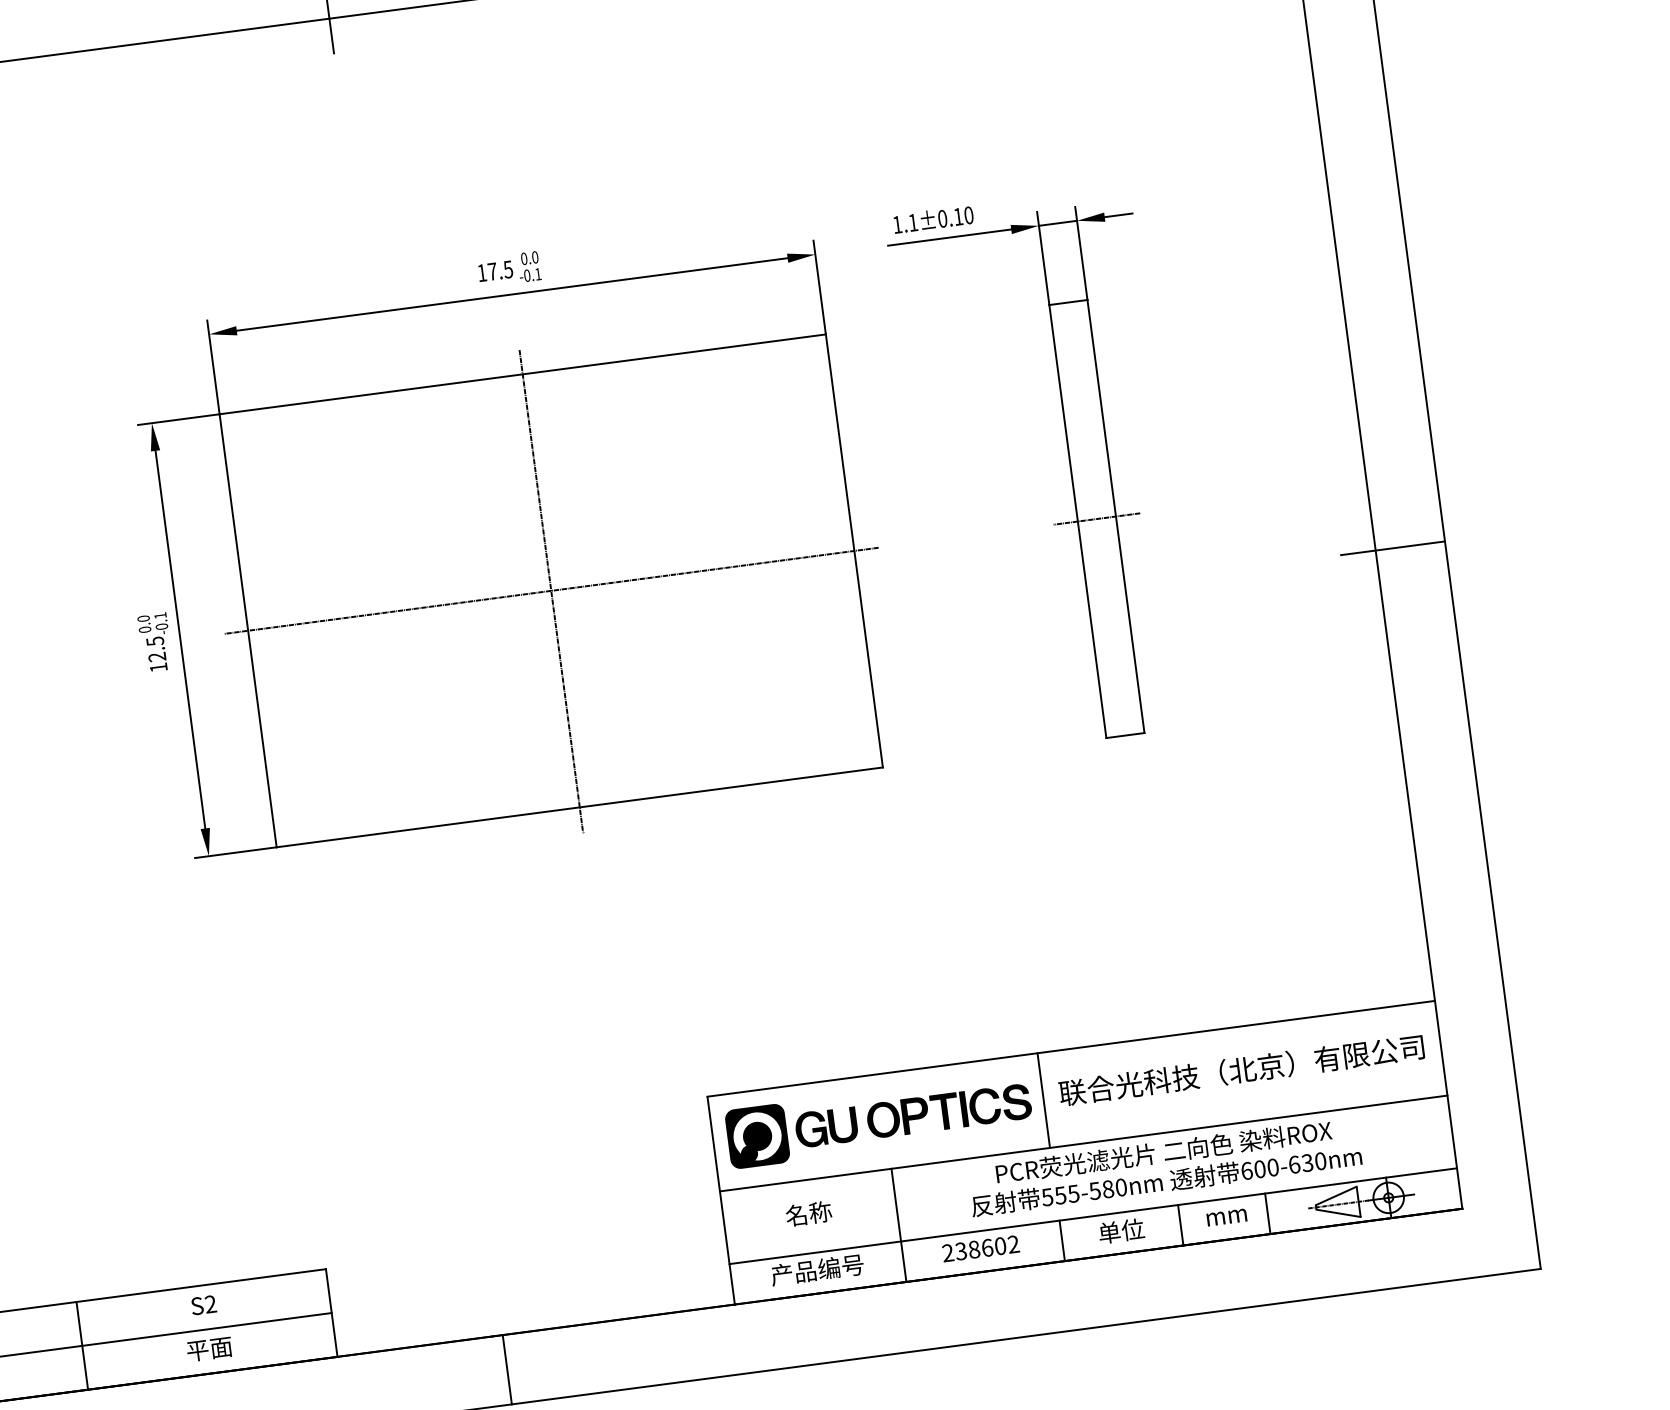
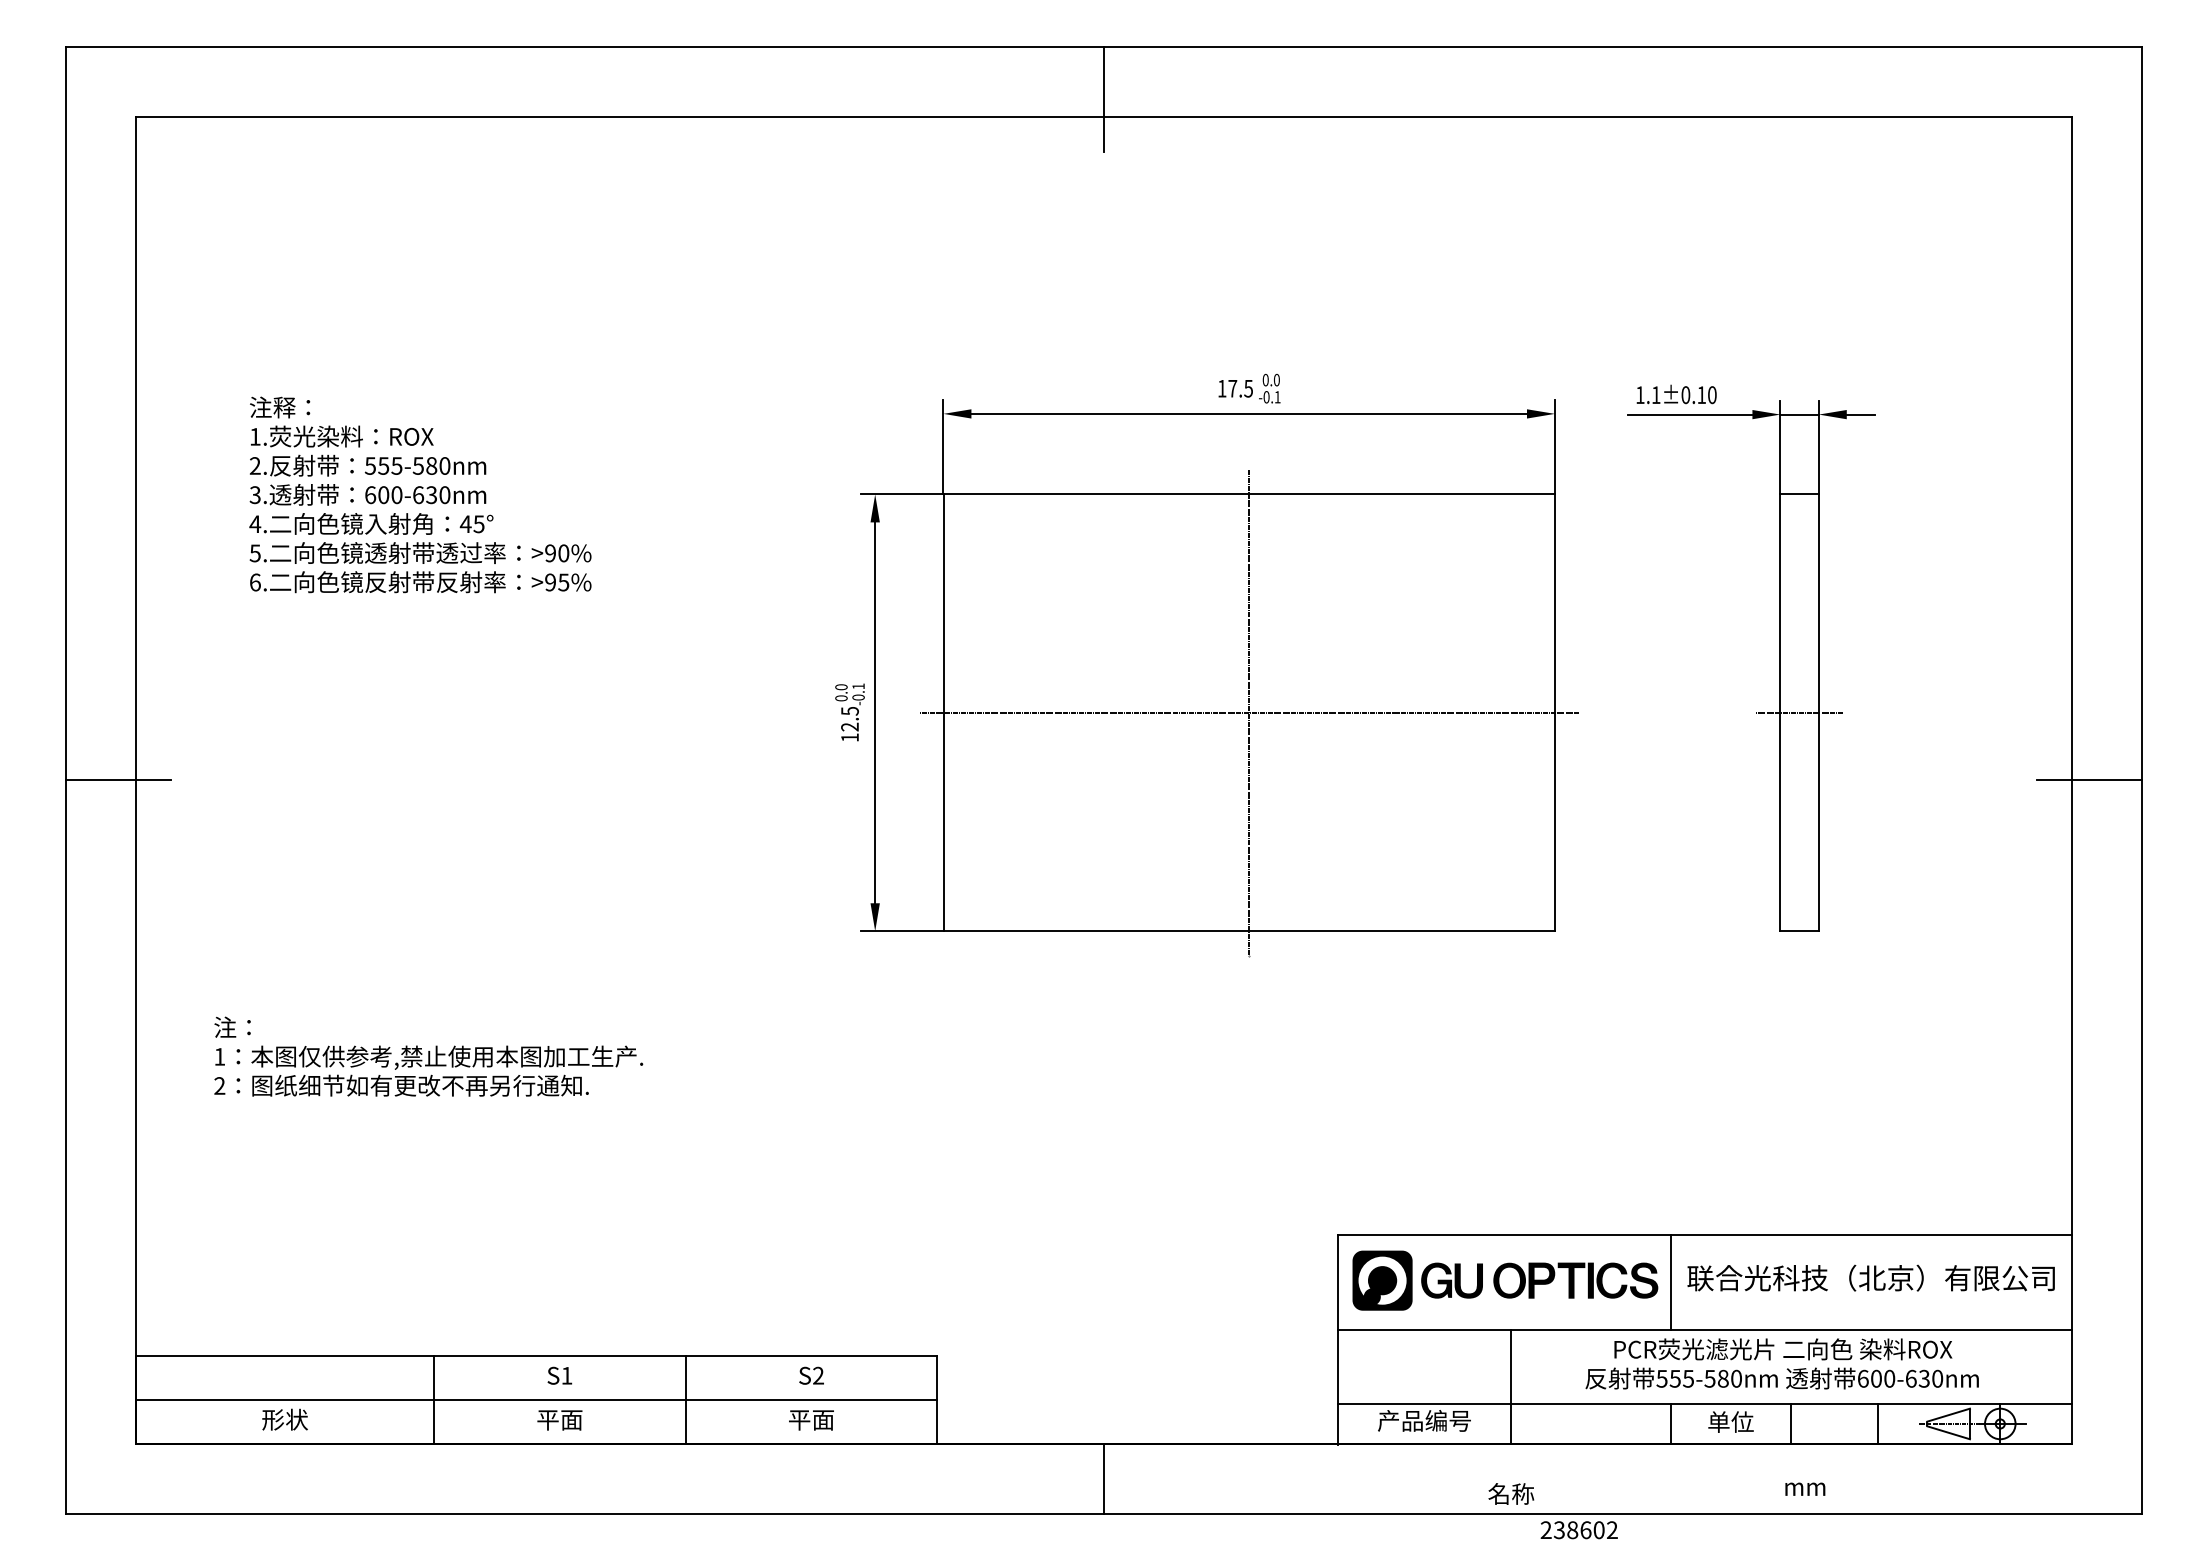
text: (808, 1213) -> (1511, 1493), moved
text: (1226, 1216) -> (1805, 1488), moved
text: (980, 1249) -> (1578, 1530), moved

